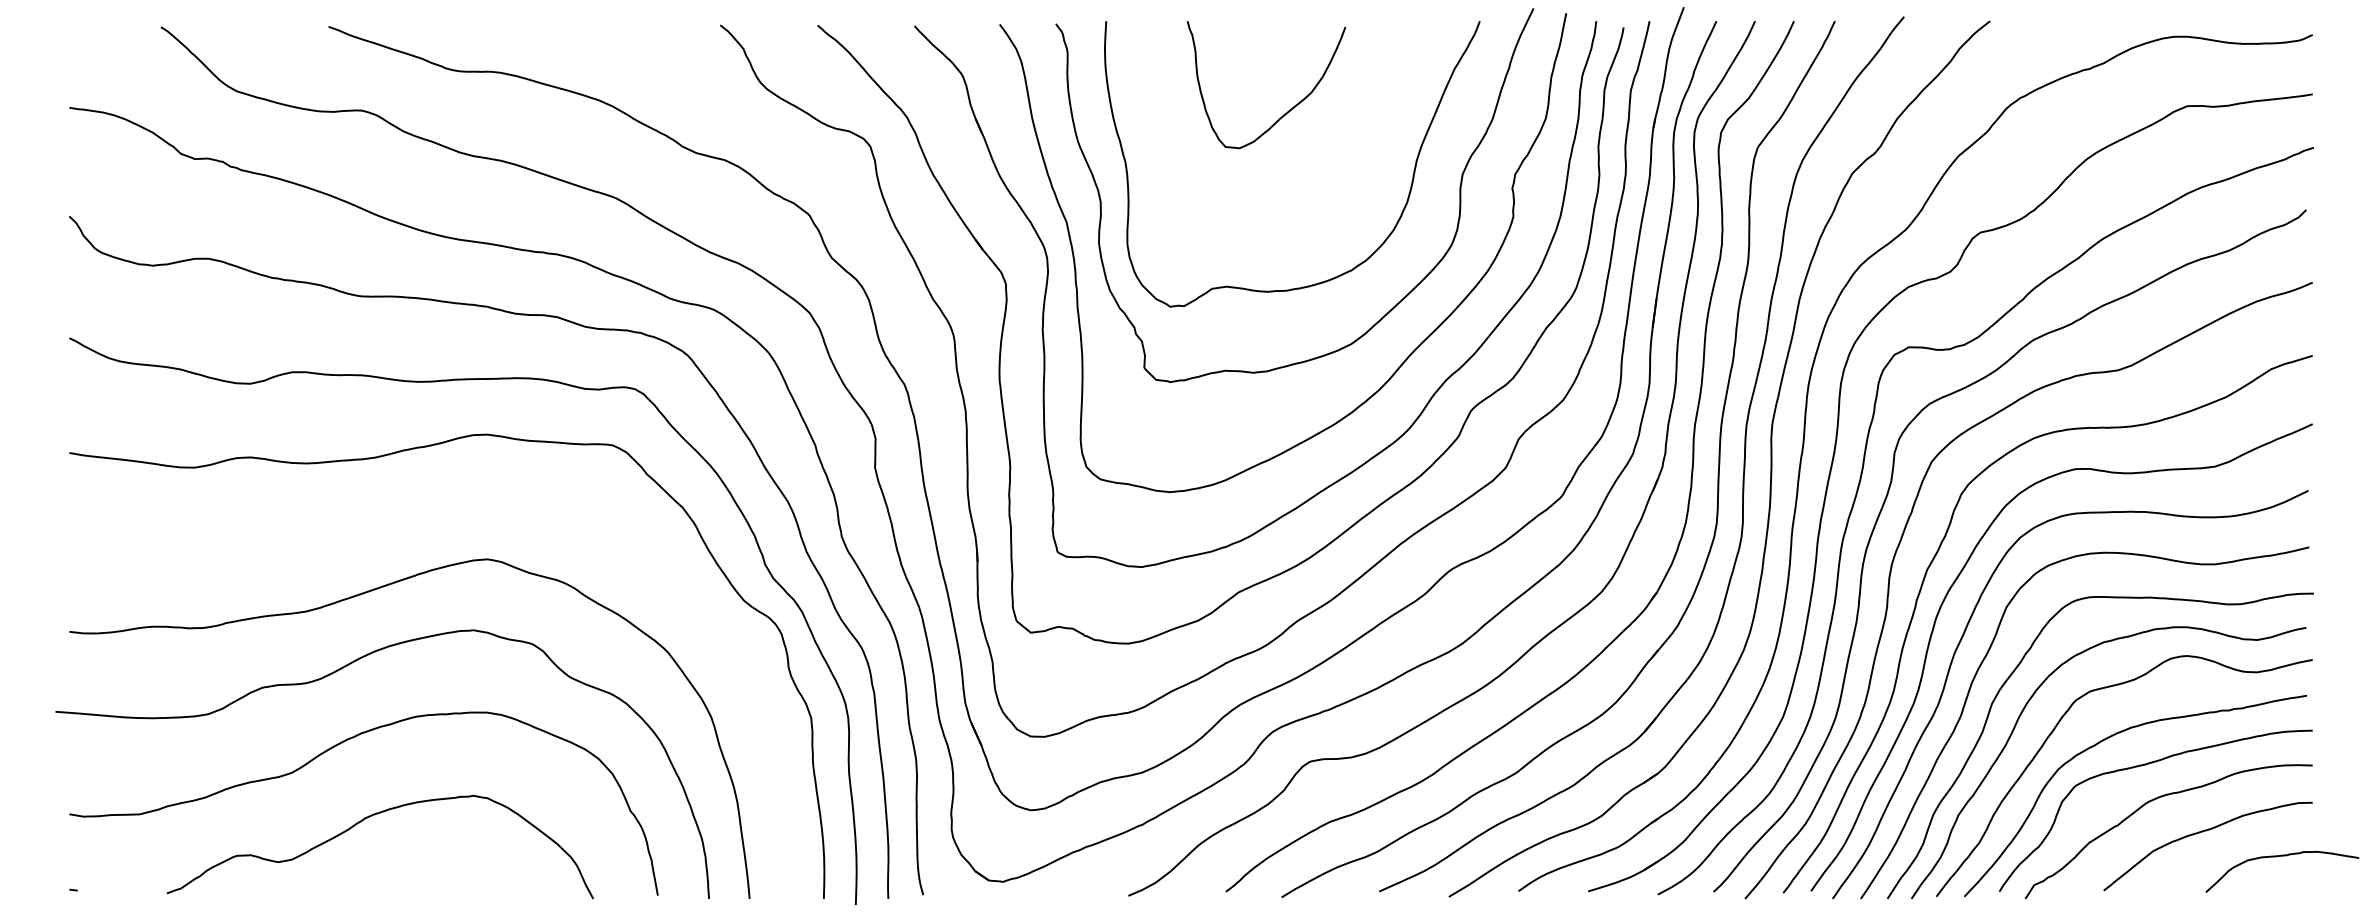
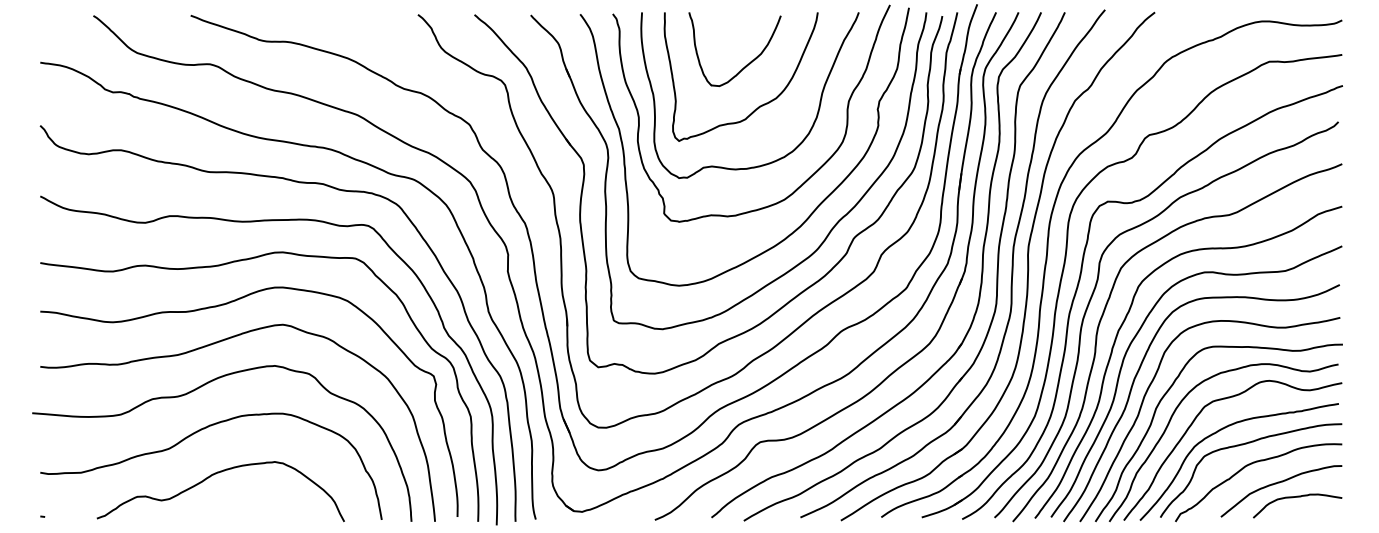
curve: (1308, 181) -> (759, 105), added
curve: (386, 526) -> (224, 305), added
curve: (2282, 857) -> (1297, 497), moved

